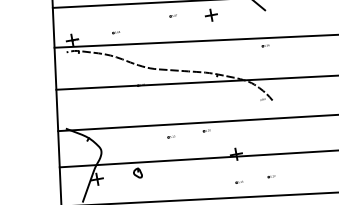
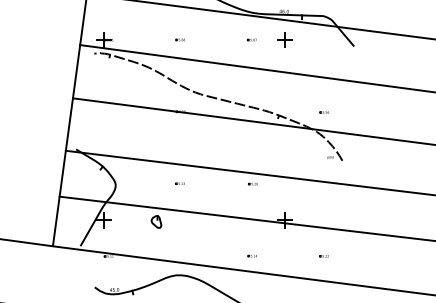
part: (173, 15) -> (251, 39), moved
part: (116, 32) -> (180, 39), moved
part: (265, 45) -> (323, 112), moved
part: (171, 136) -> (179, 183), moved
part: (238, 181) -> (251, 255), moved

